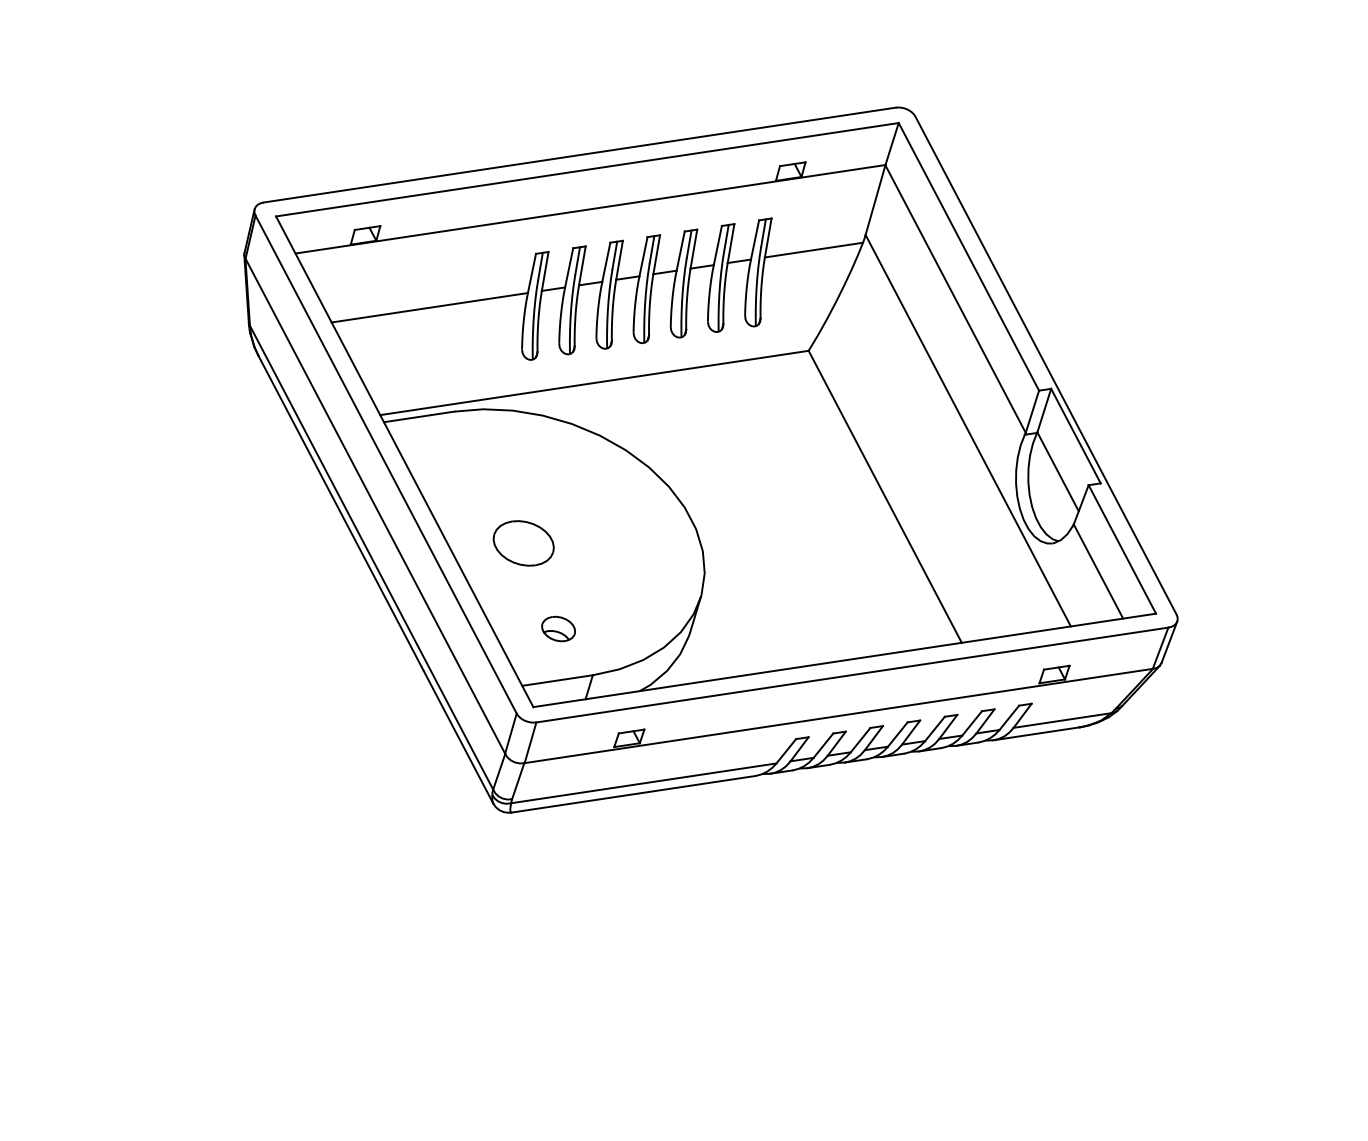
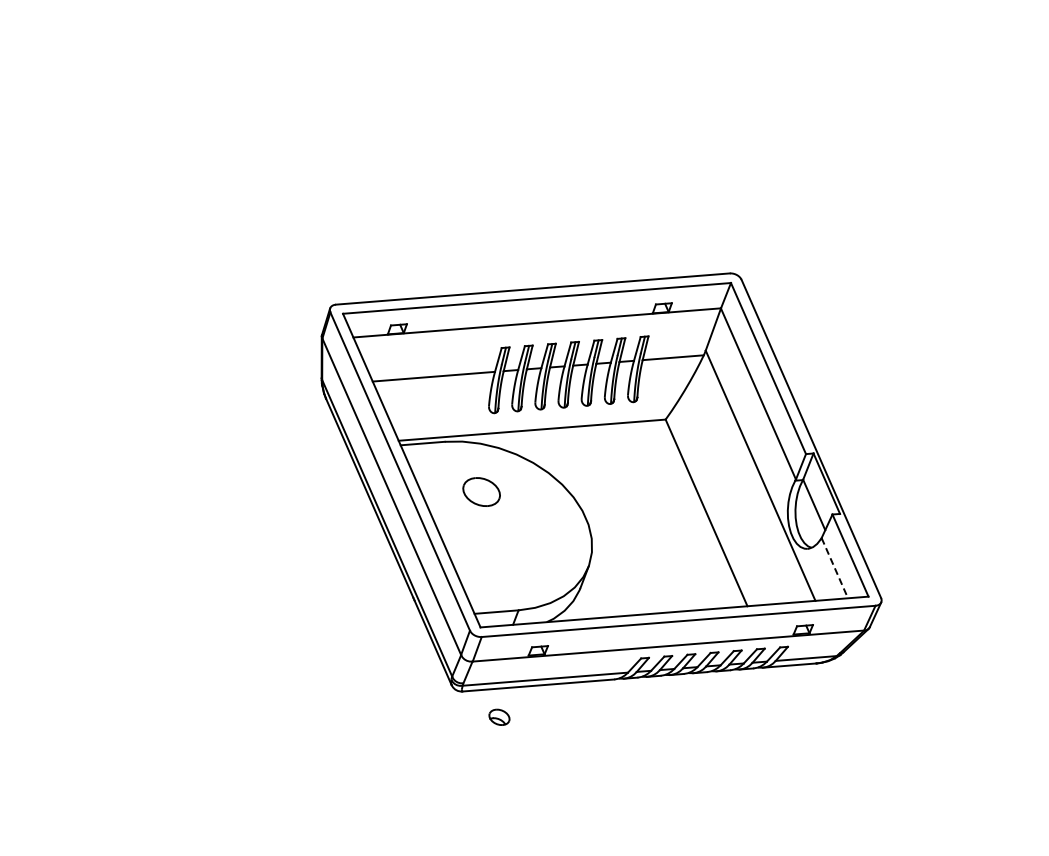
part: (523, 542) -> (481, 491), moved
line: (1097, 572) -> (834, 568), solid -> dashed
part: (558, 627) -> (499, 716), moved

